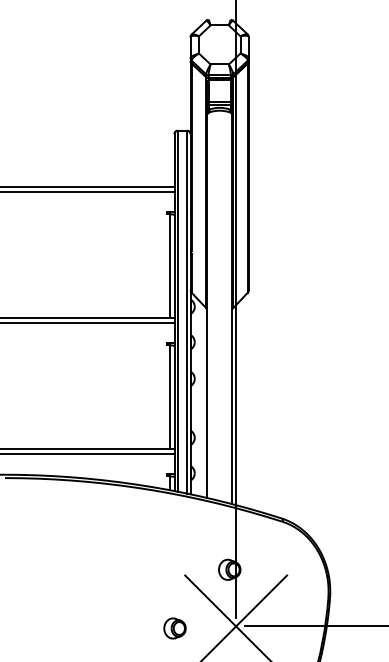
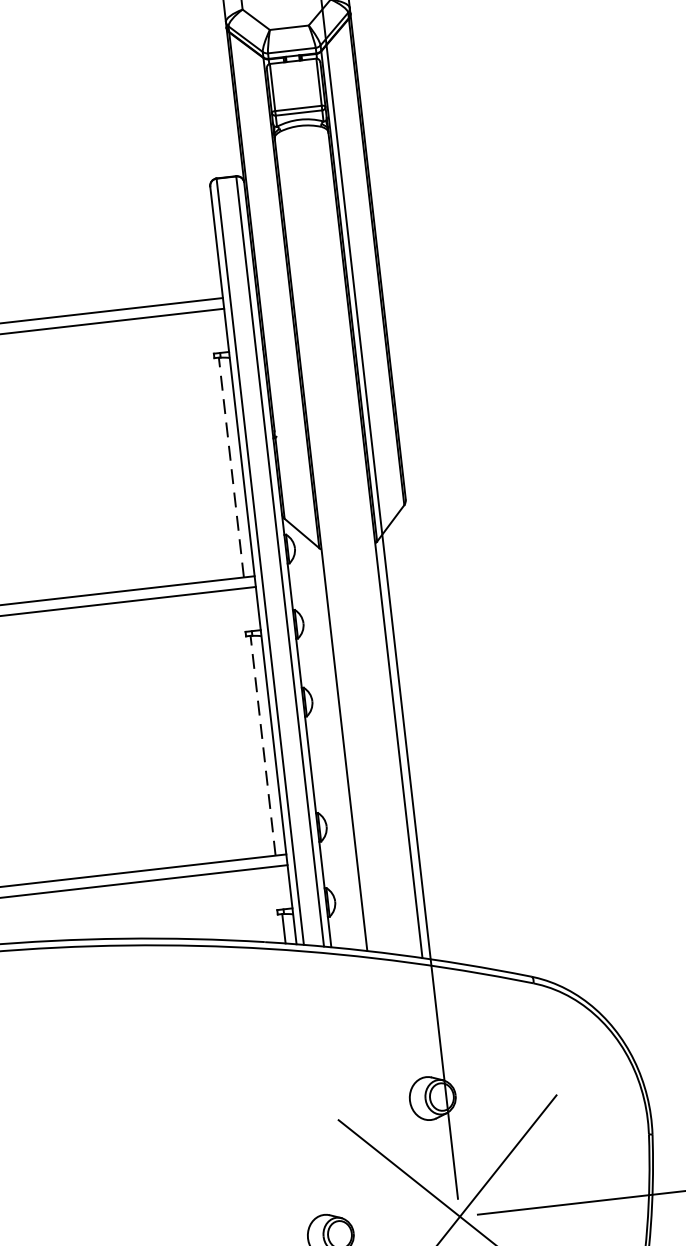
line: (169, 265) -> (231, 466), solid -> dashed
line: (169, 396) -> (262, 744), solid -> dashed

